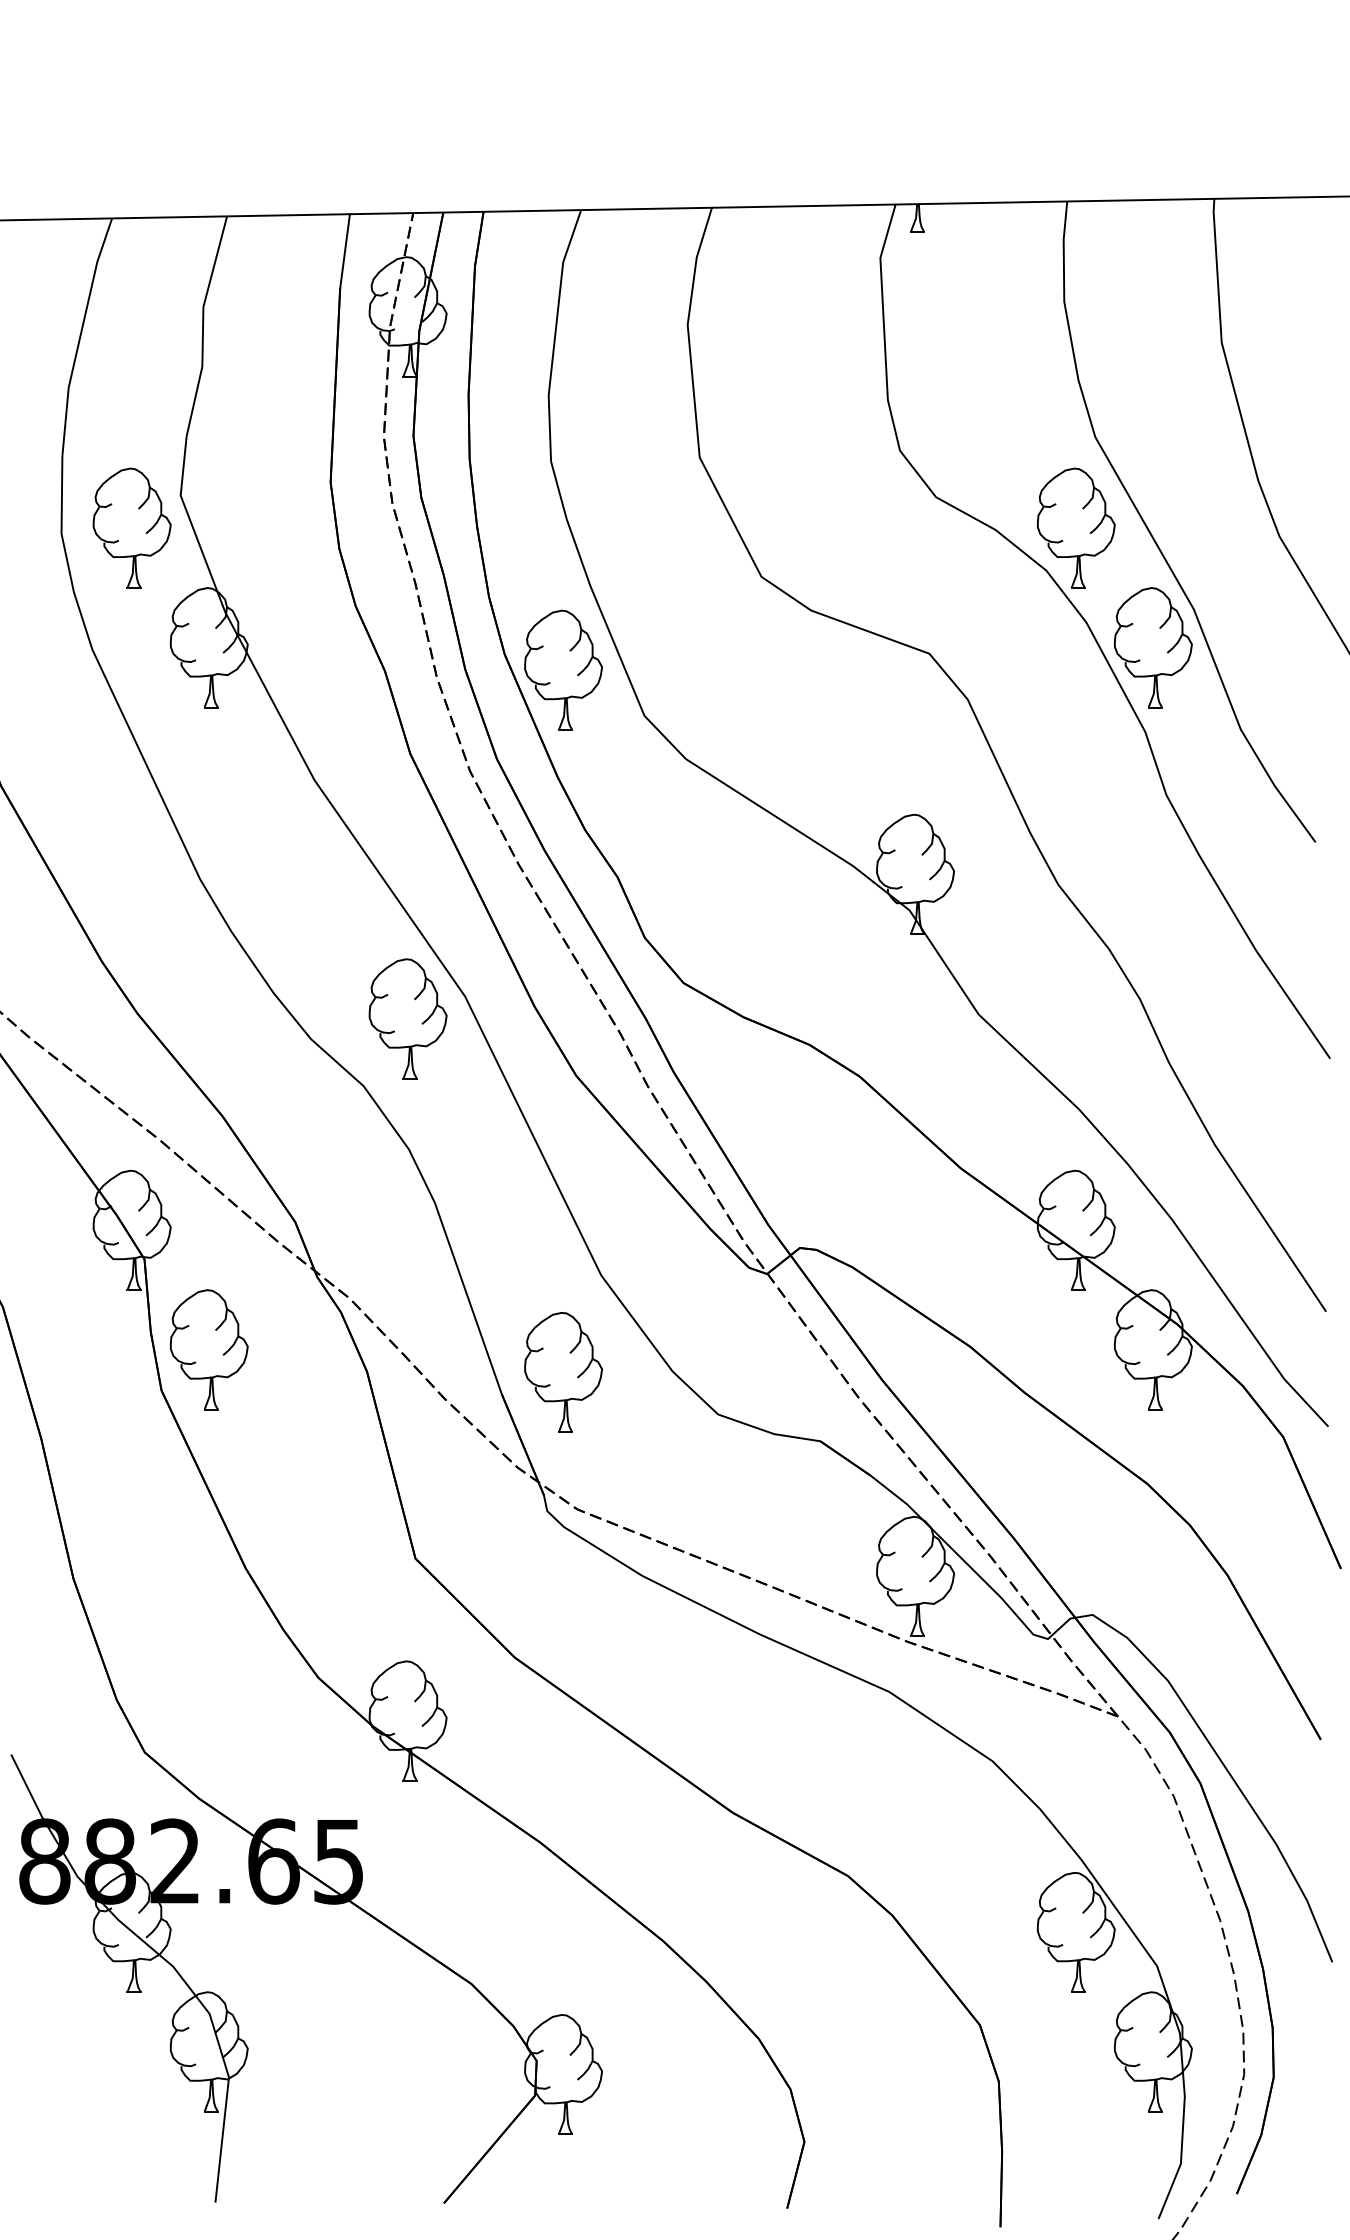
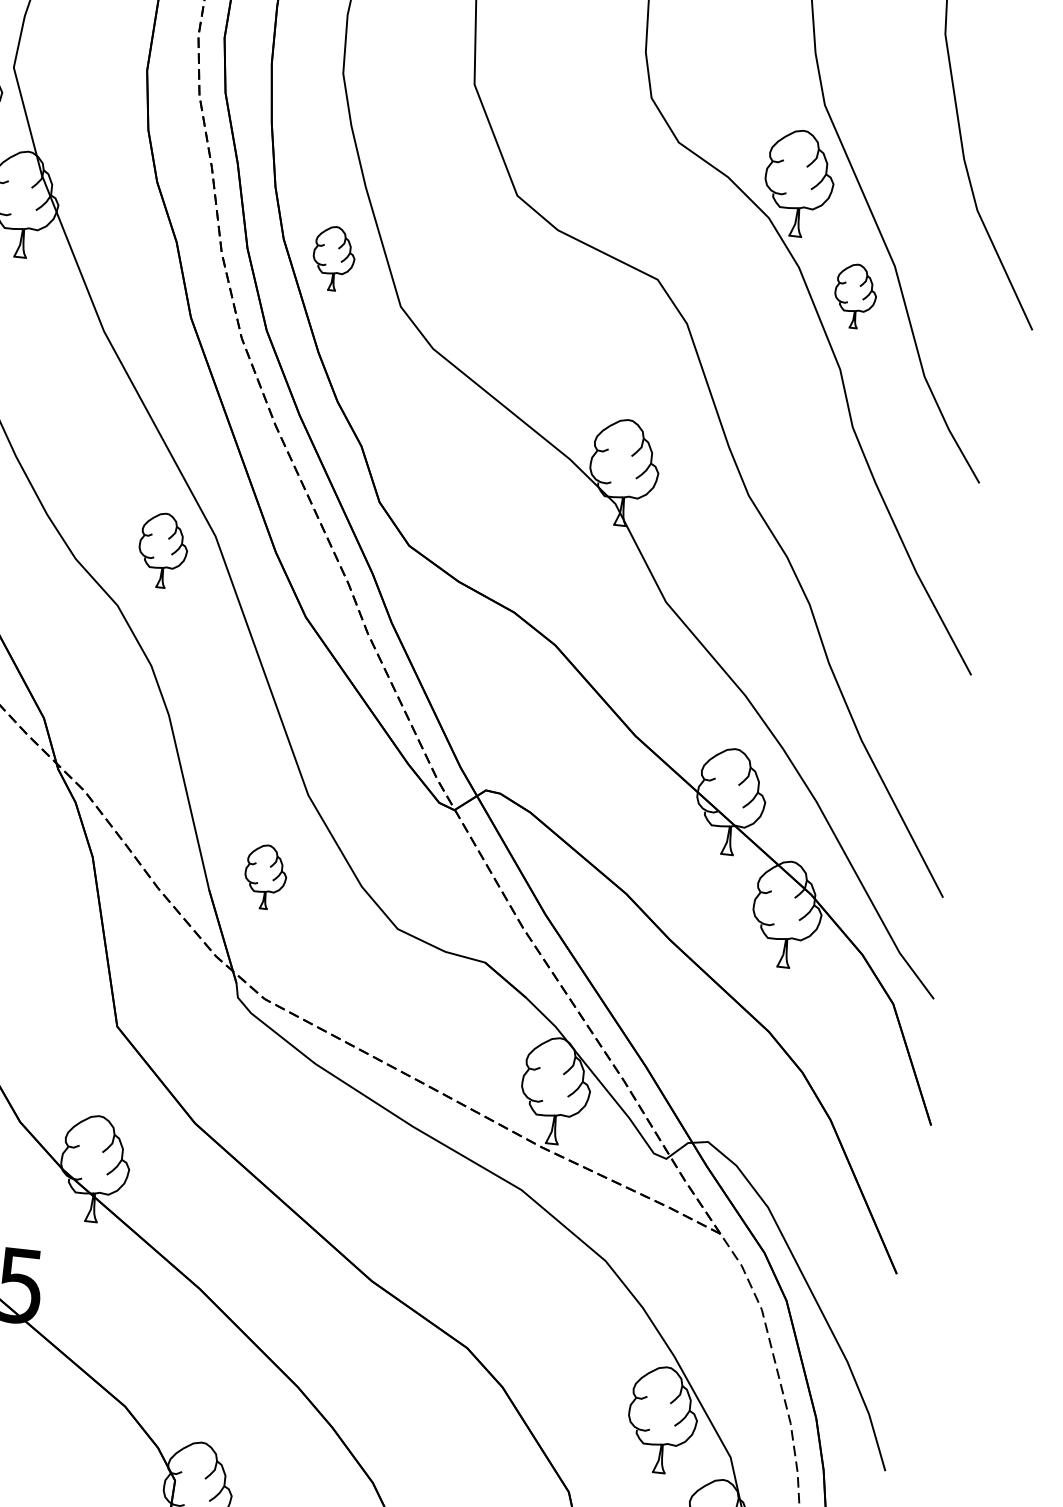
part: (1153, 647) -> (855, 296), size x0.6
part: (563, 669) -> (334, 258), size x0.6
part: (407, 1018) -> (162, 550), size x0.7
part: (563, 1372) -> (265, 877), size x0.6

